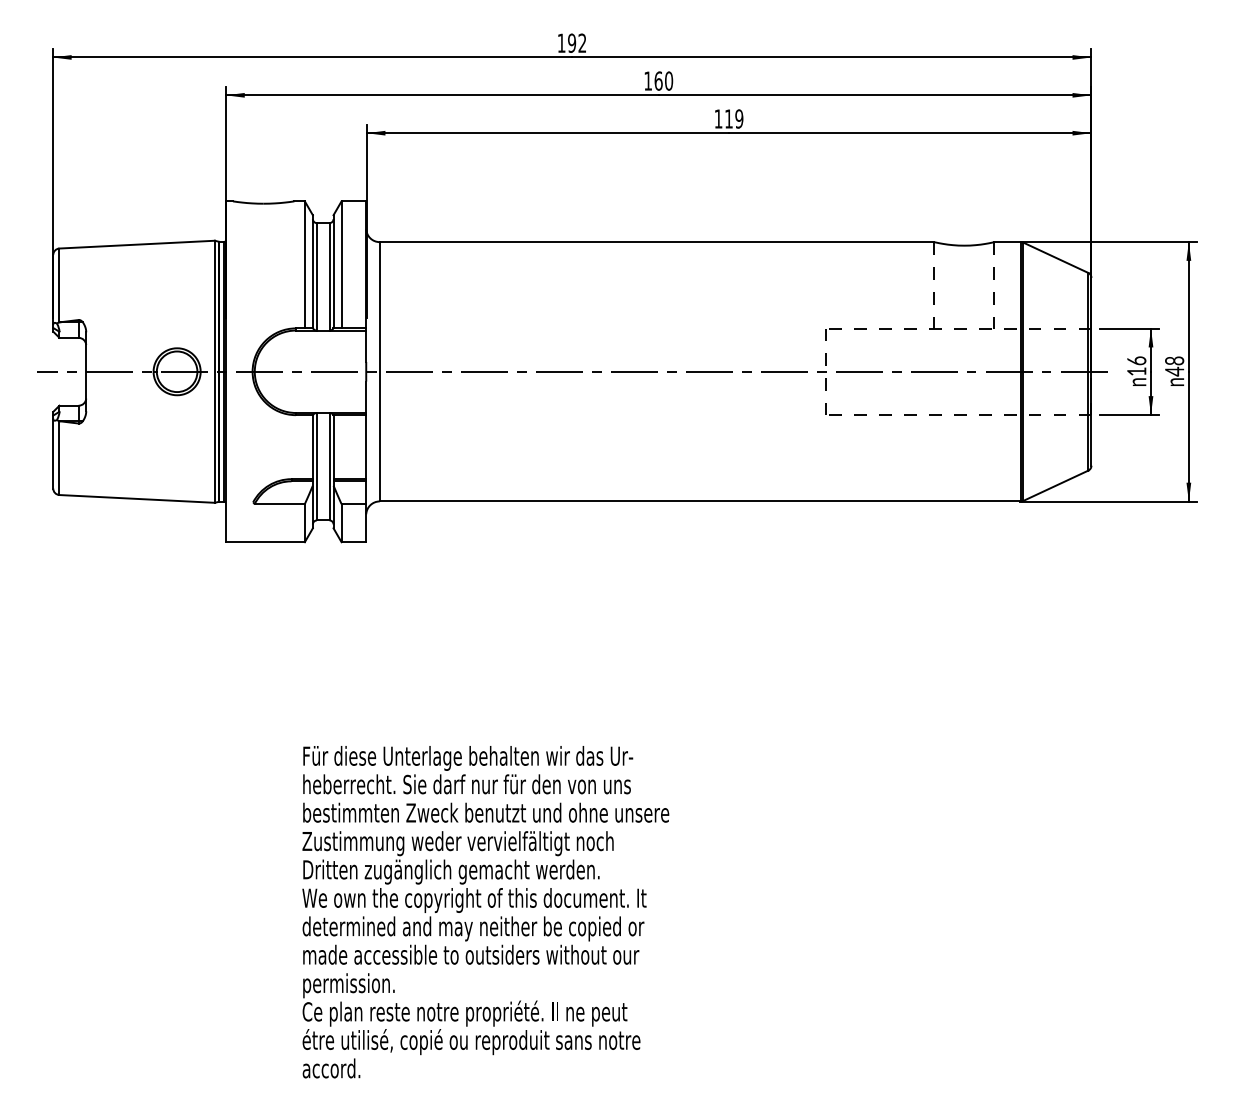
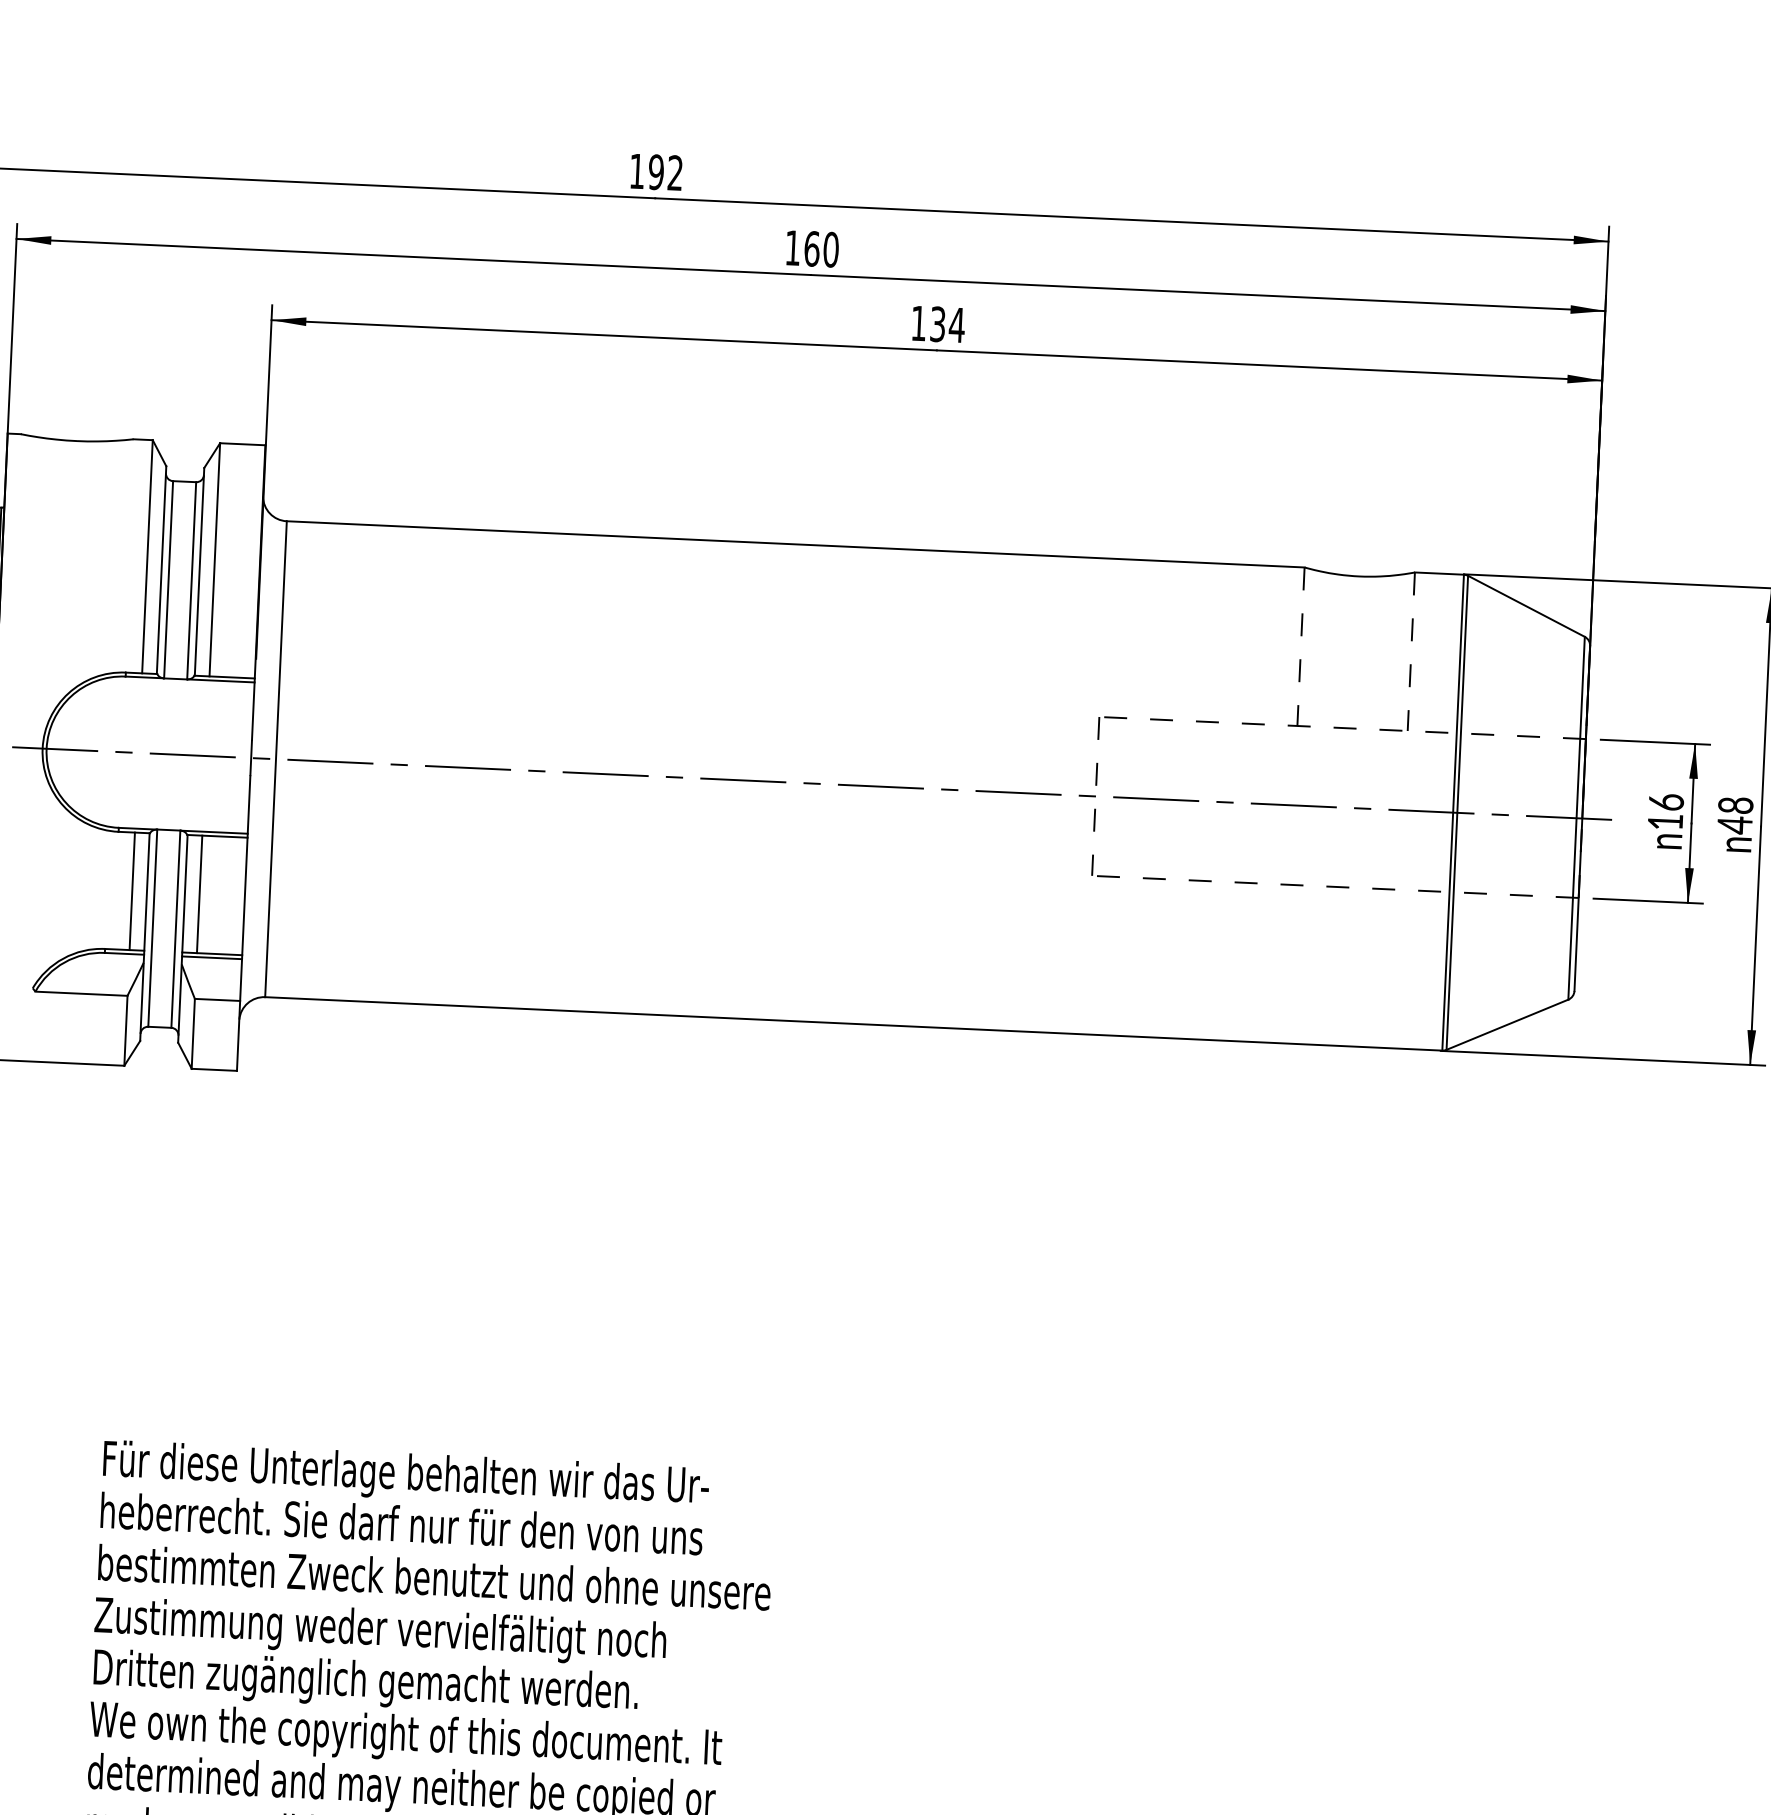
text: (734, 118) -> (948, 323), 119 -> 134
line: (304, 447) -> (131, 891), added
line: (341, 447) -> (199, 894), added

